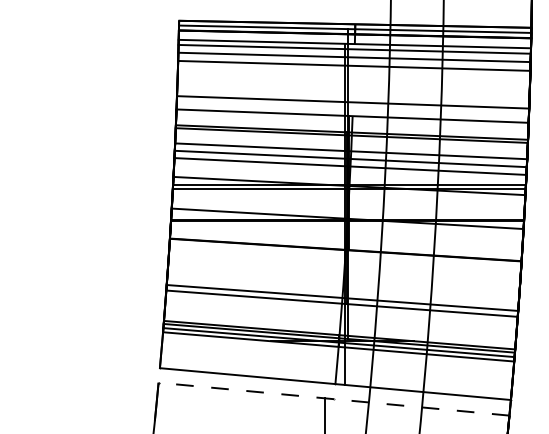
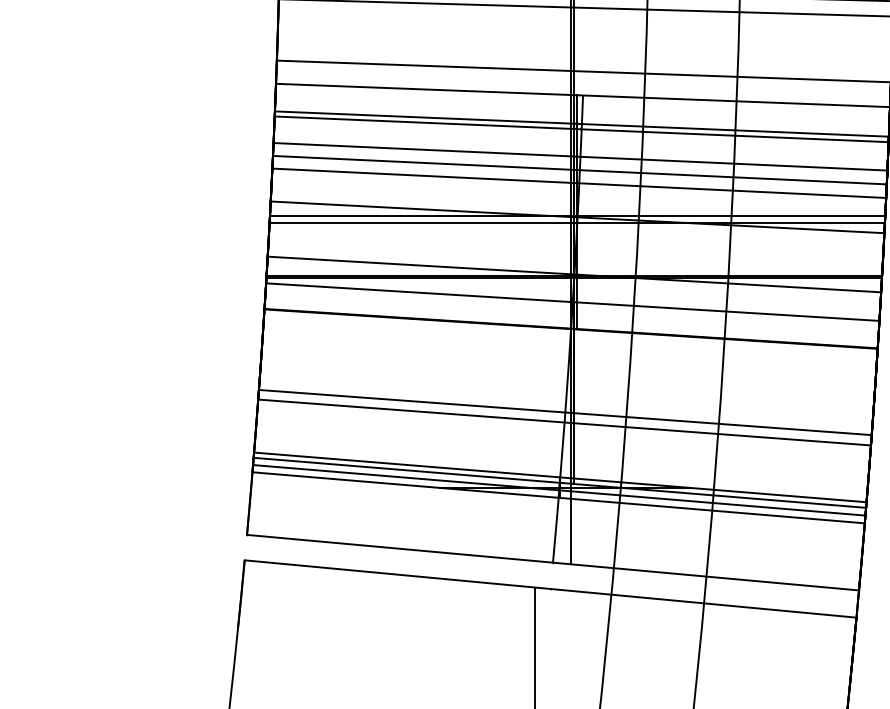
line: (346, 234) -> (572, 301), added
line: (333, 399) -> (549, 589), dashed -> solid

